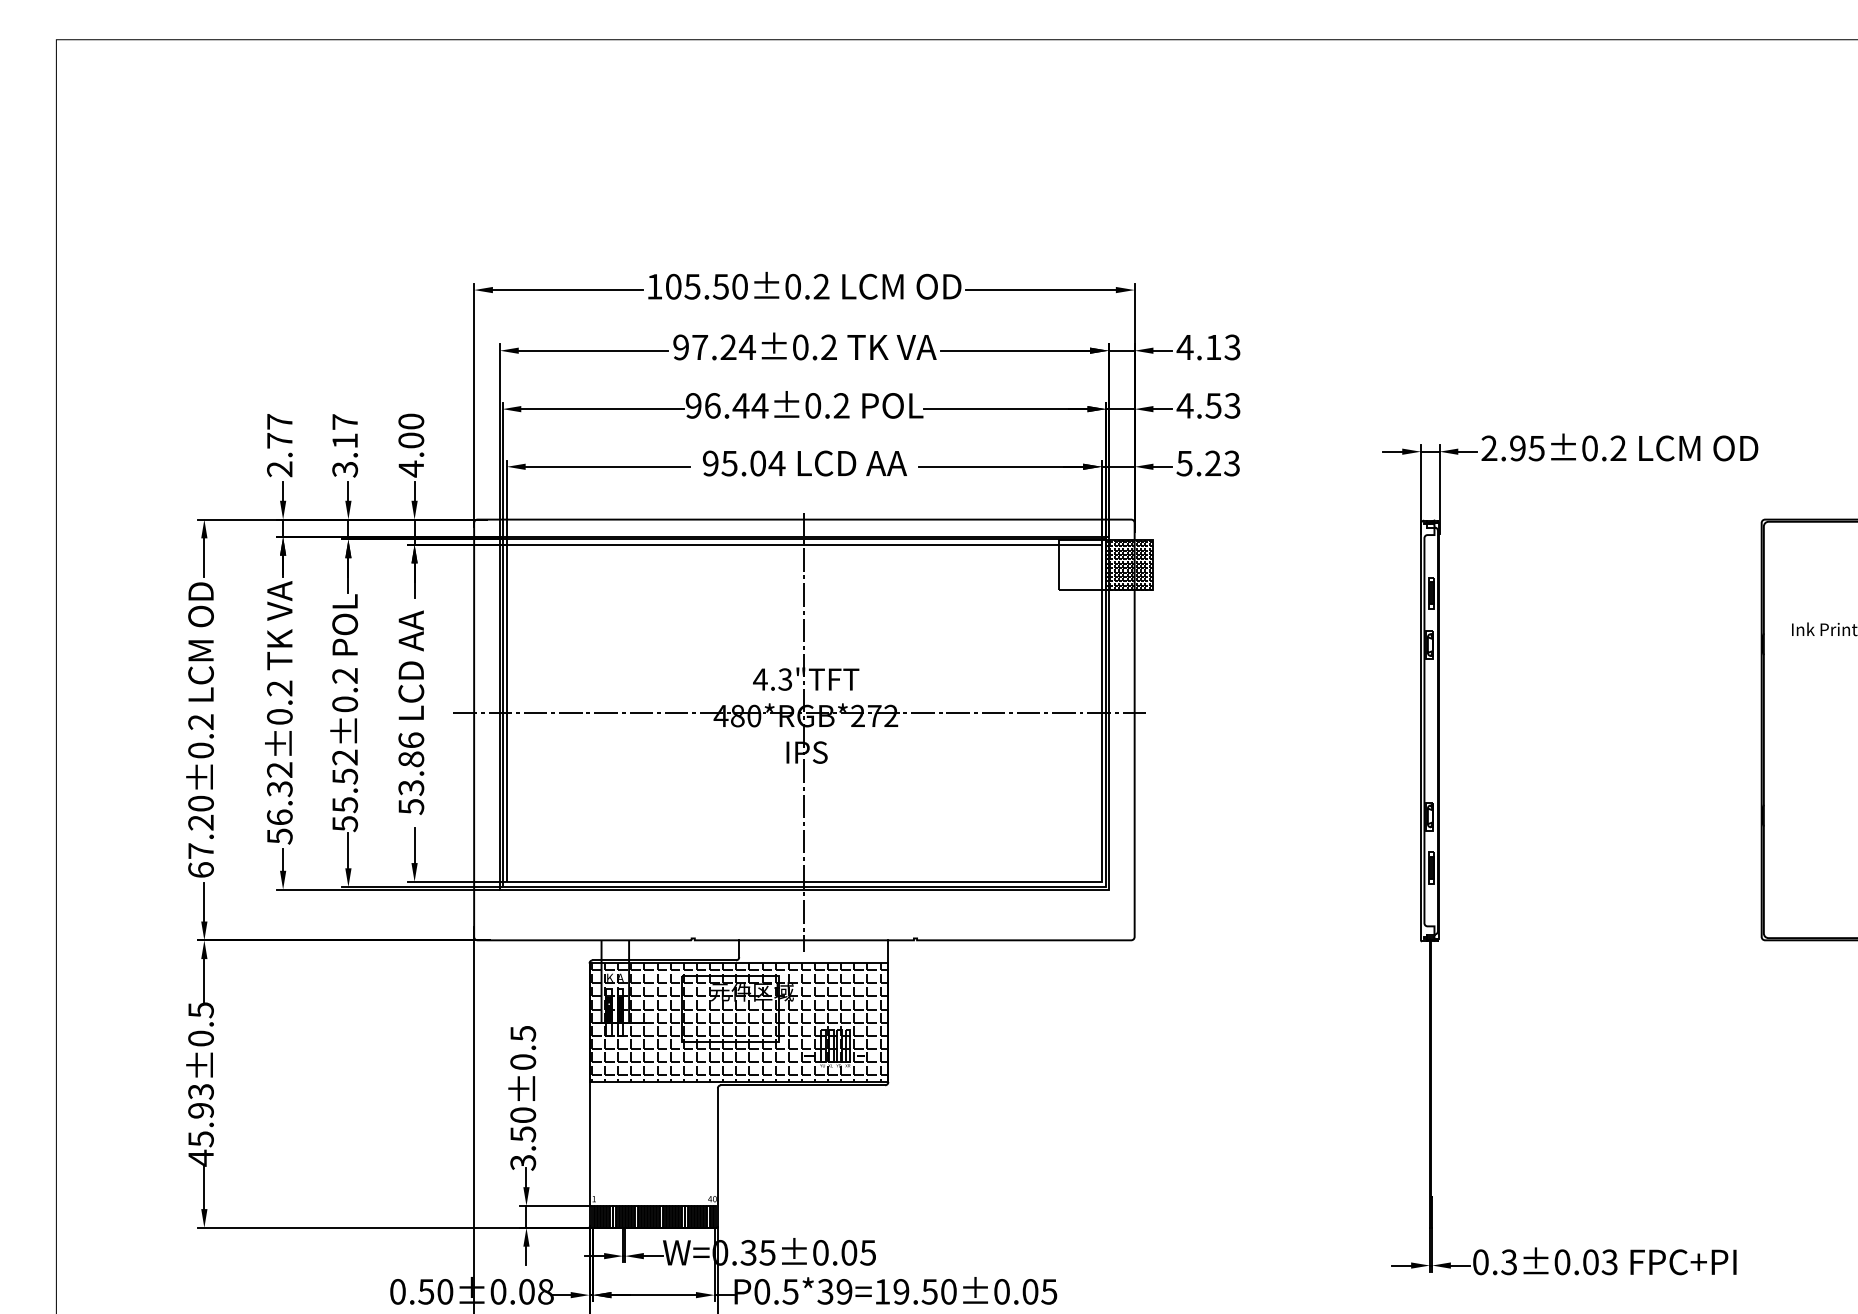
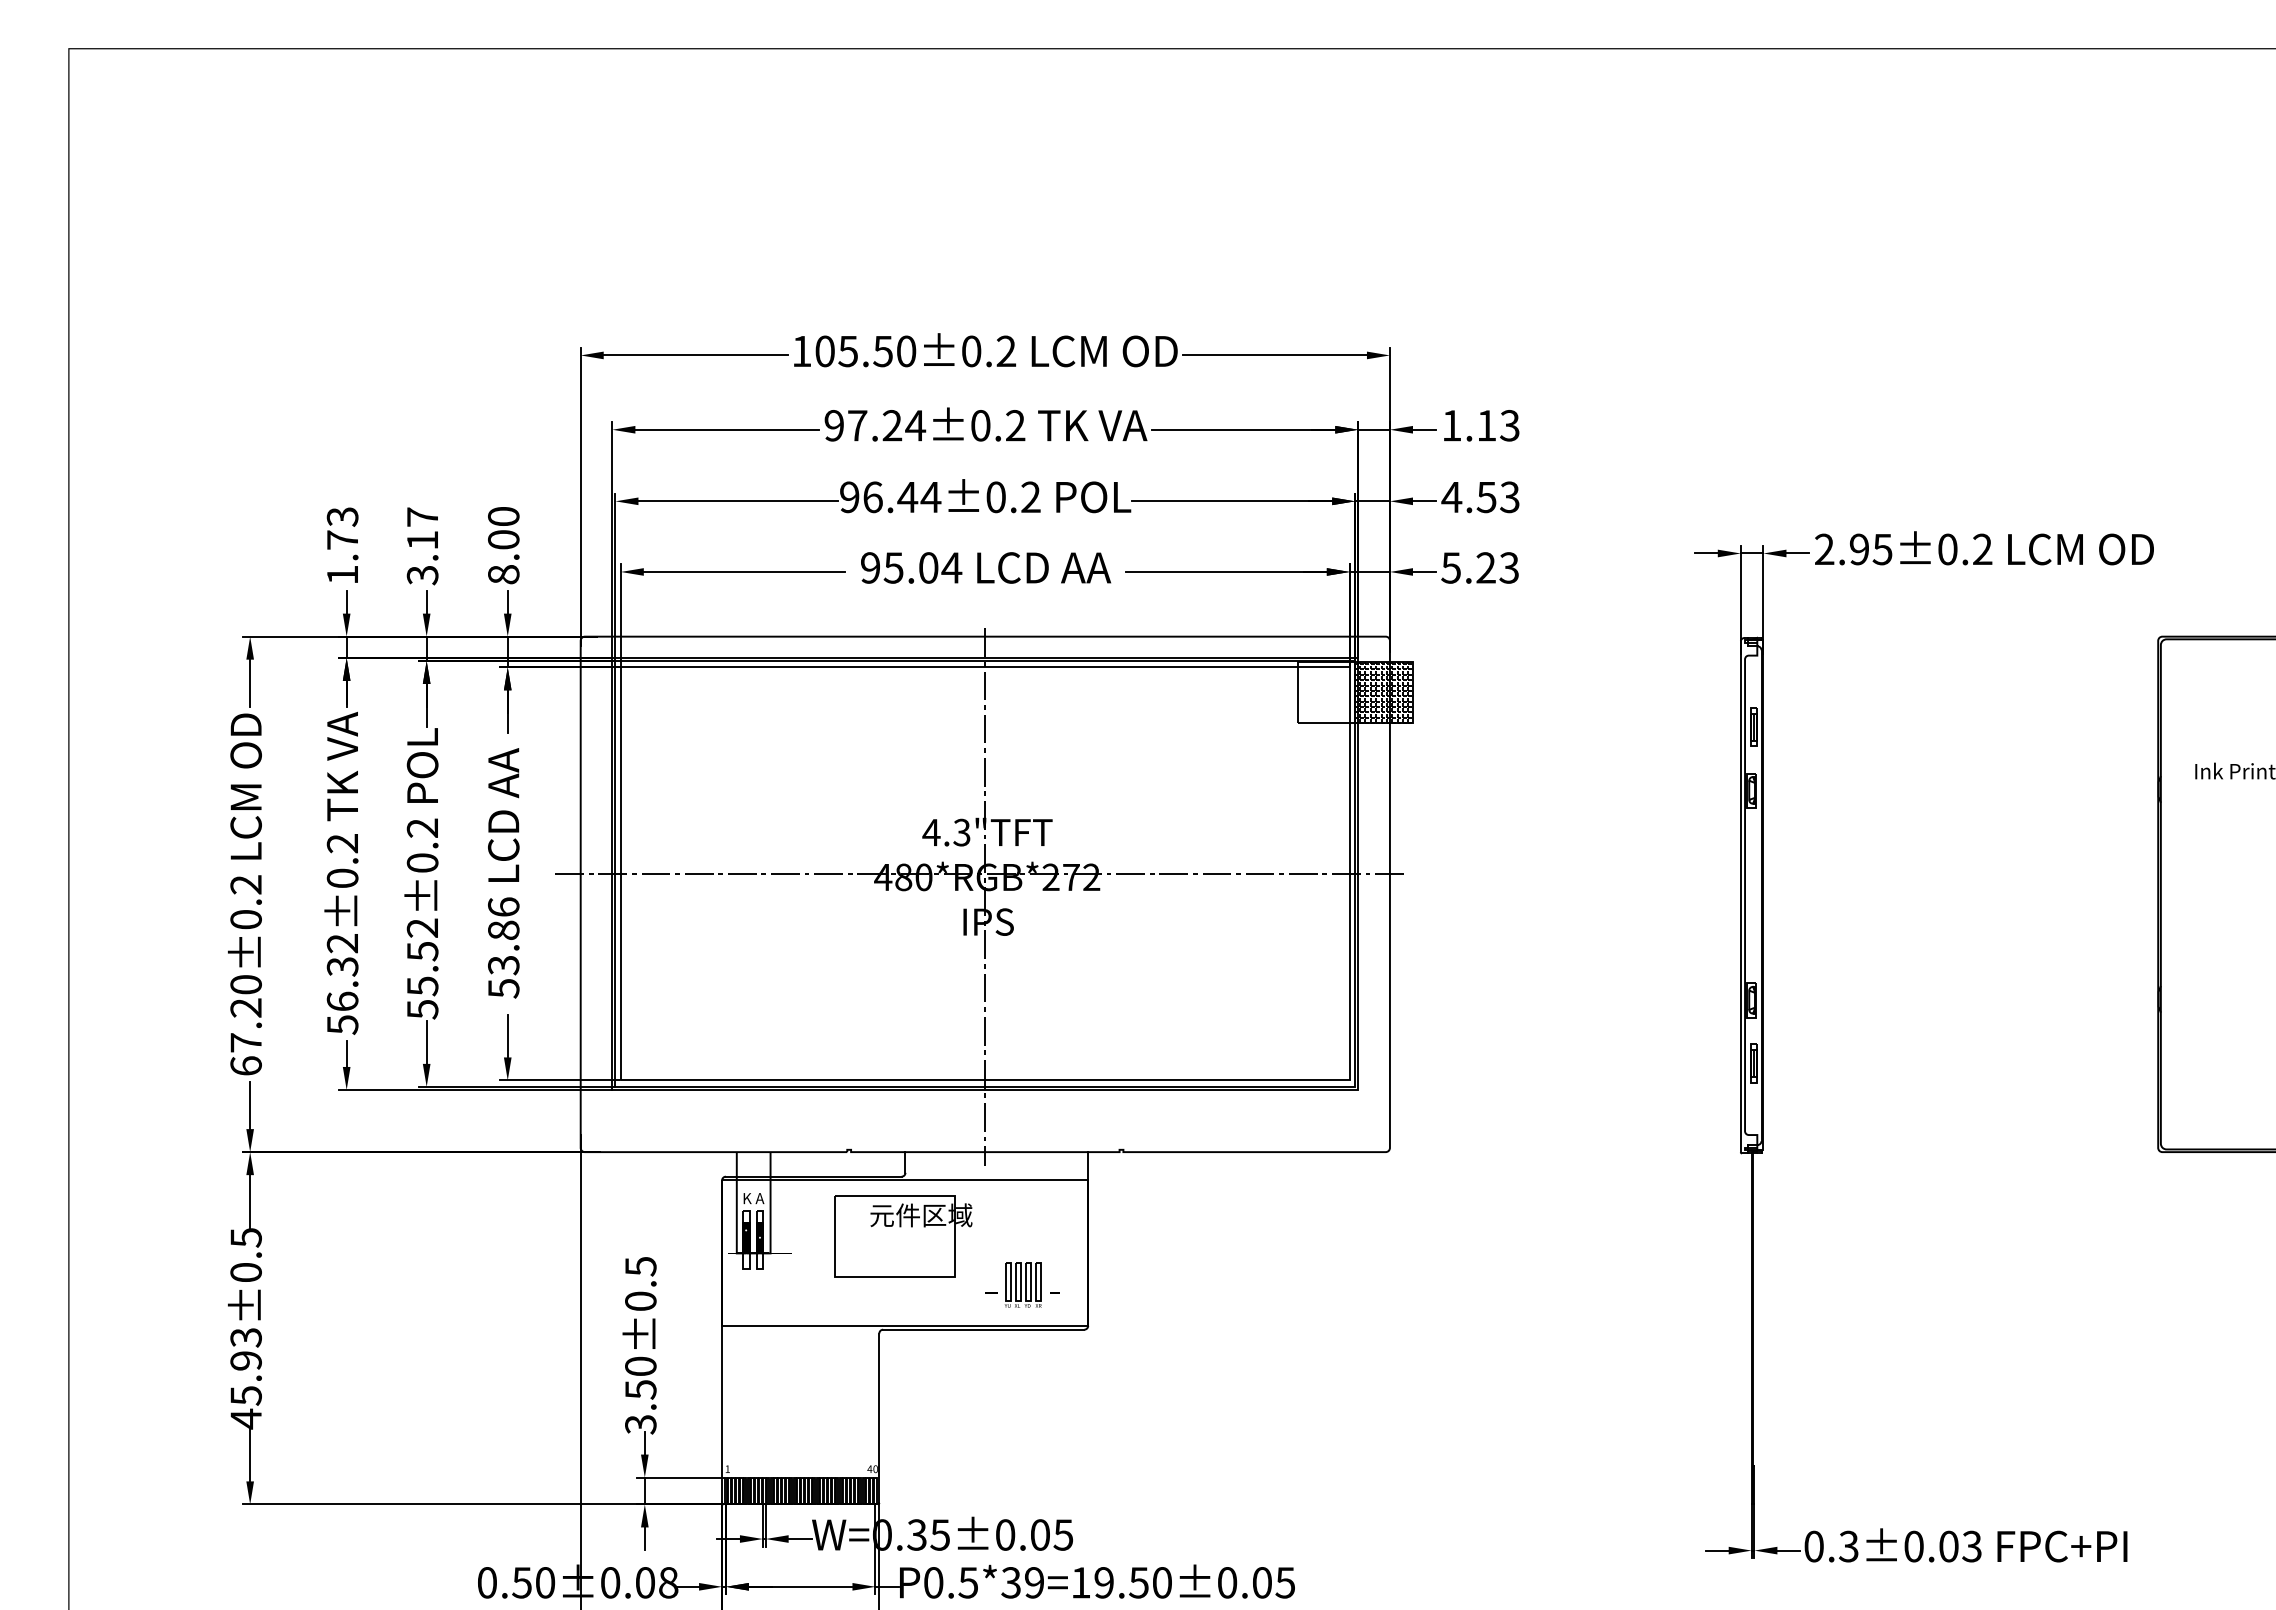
text: (1184, 347) -> (1451, 425), 4.13 -> 1.13
text: (279, 445) -> (342, 545), 2.77 -> 1.73
text: (411, 468) -> (503, 574), 4.00 -> 8.00
hatch: (740, 1022) -> (906, 1252), removed

